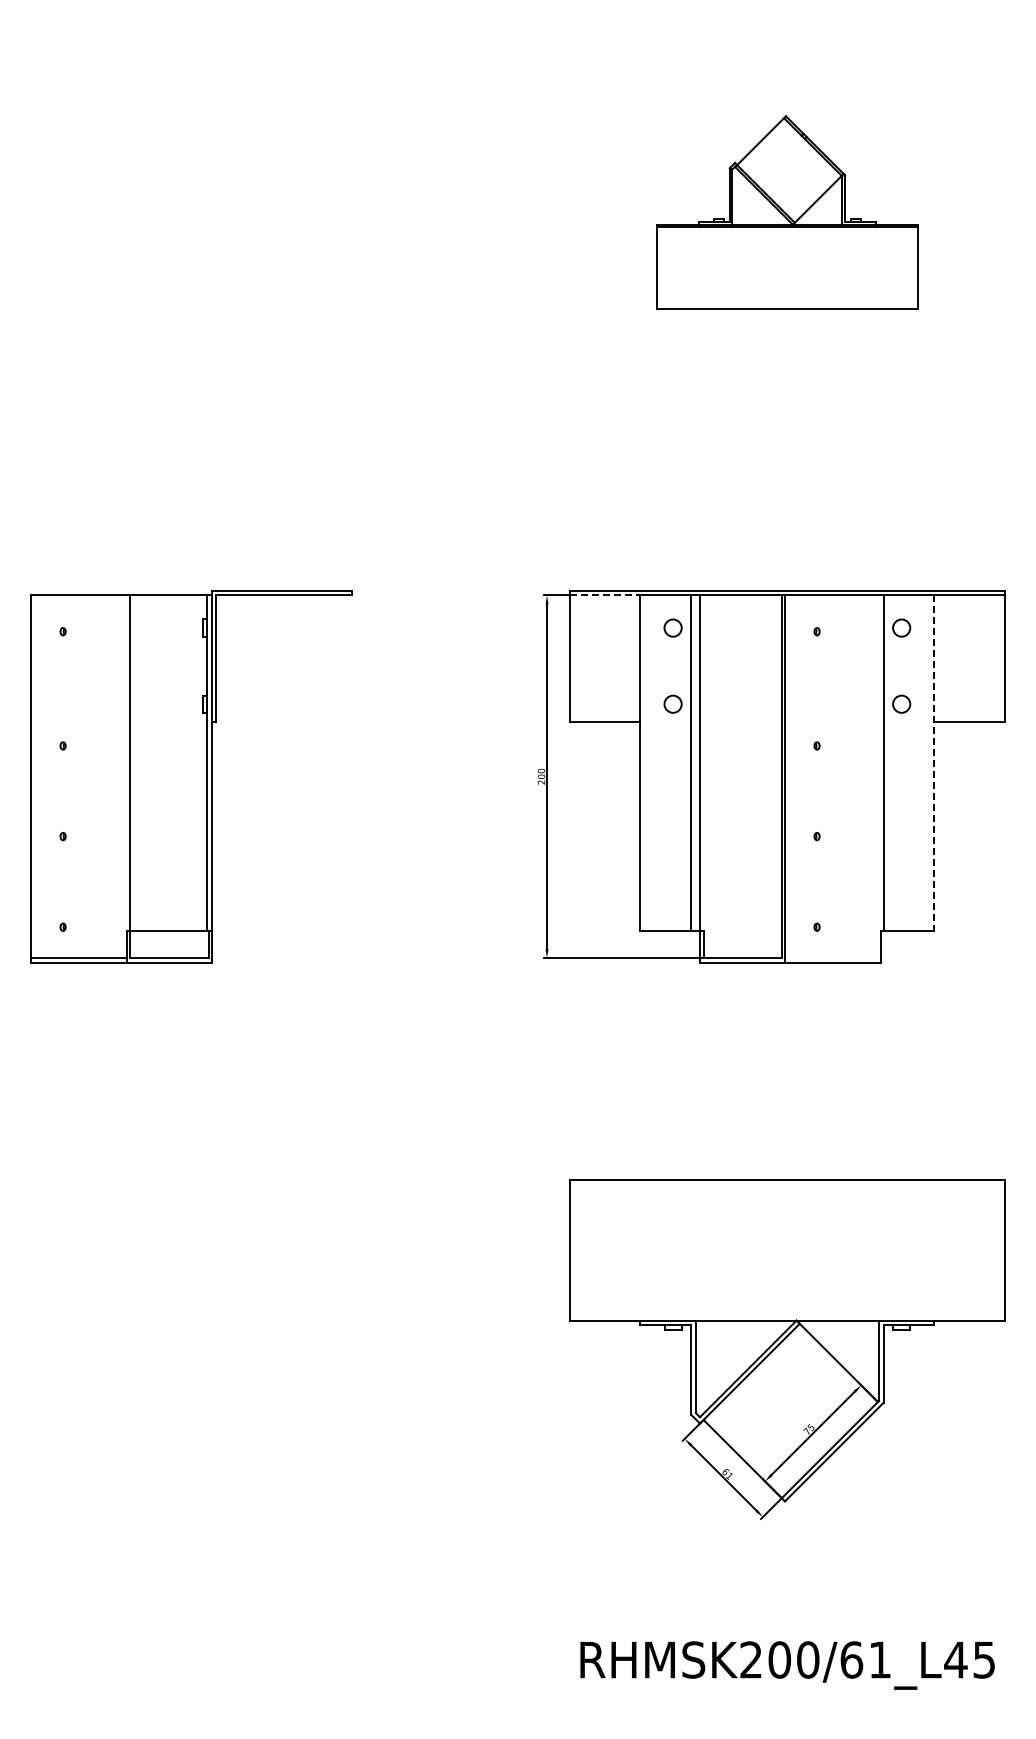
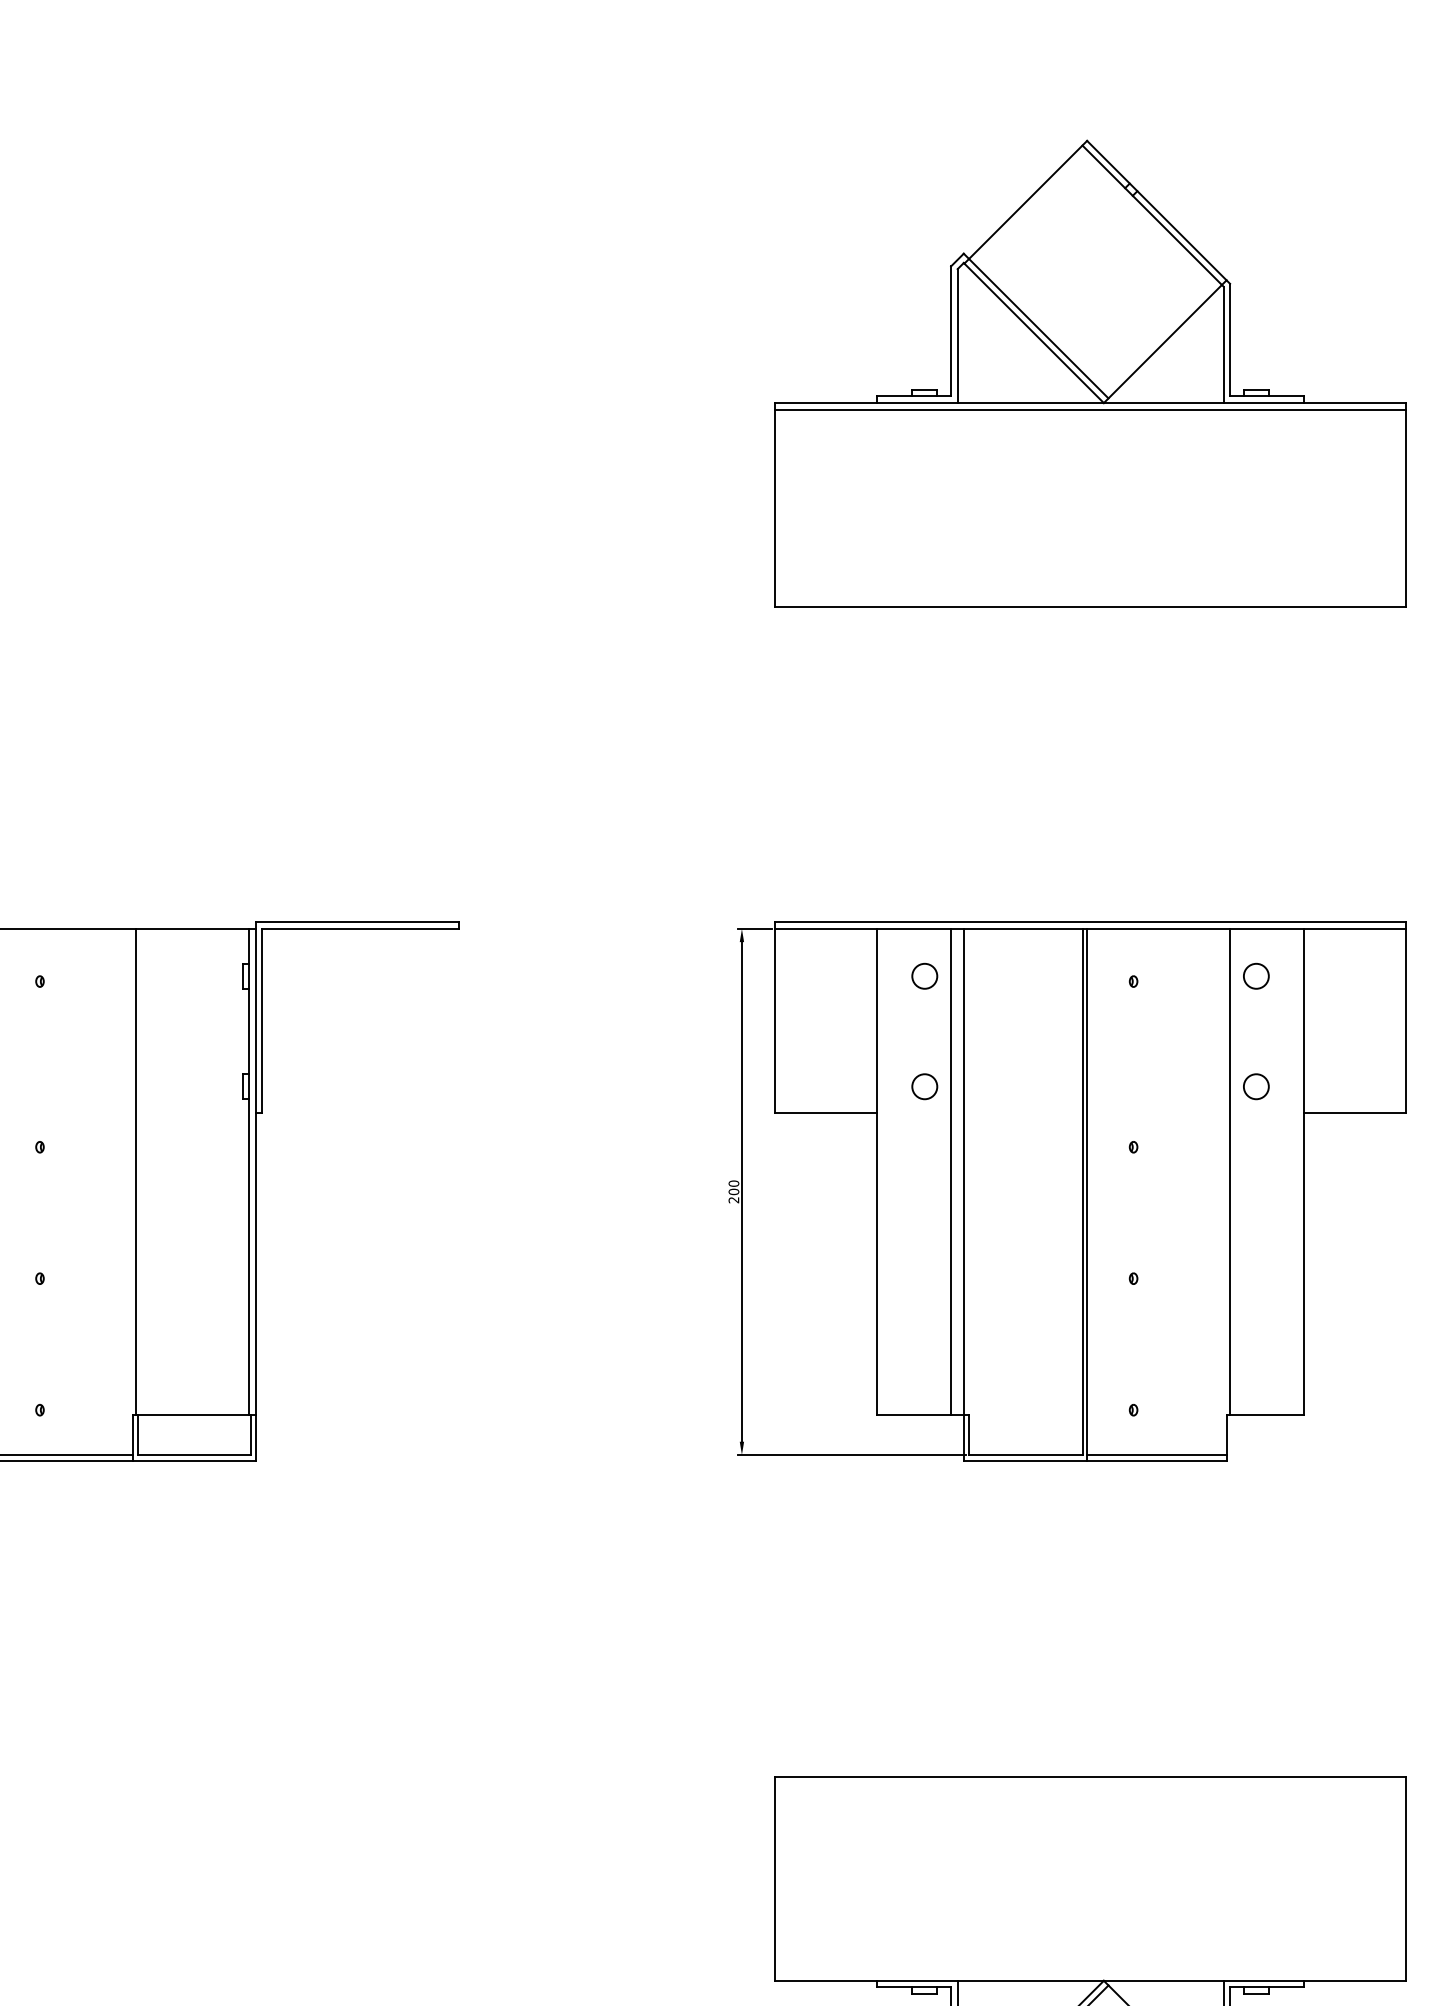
part: (787, 212) -> (1090, 373), size x1.67
line: (605, 595) -> (826, 929), dashed -> solid
line: (934, 763) -> (1303, 1172), dashed -> solid
line: (833, 958) -> (1157, 1455), added

